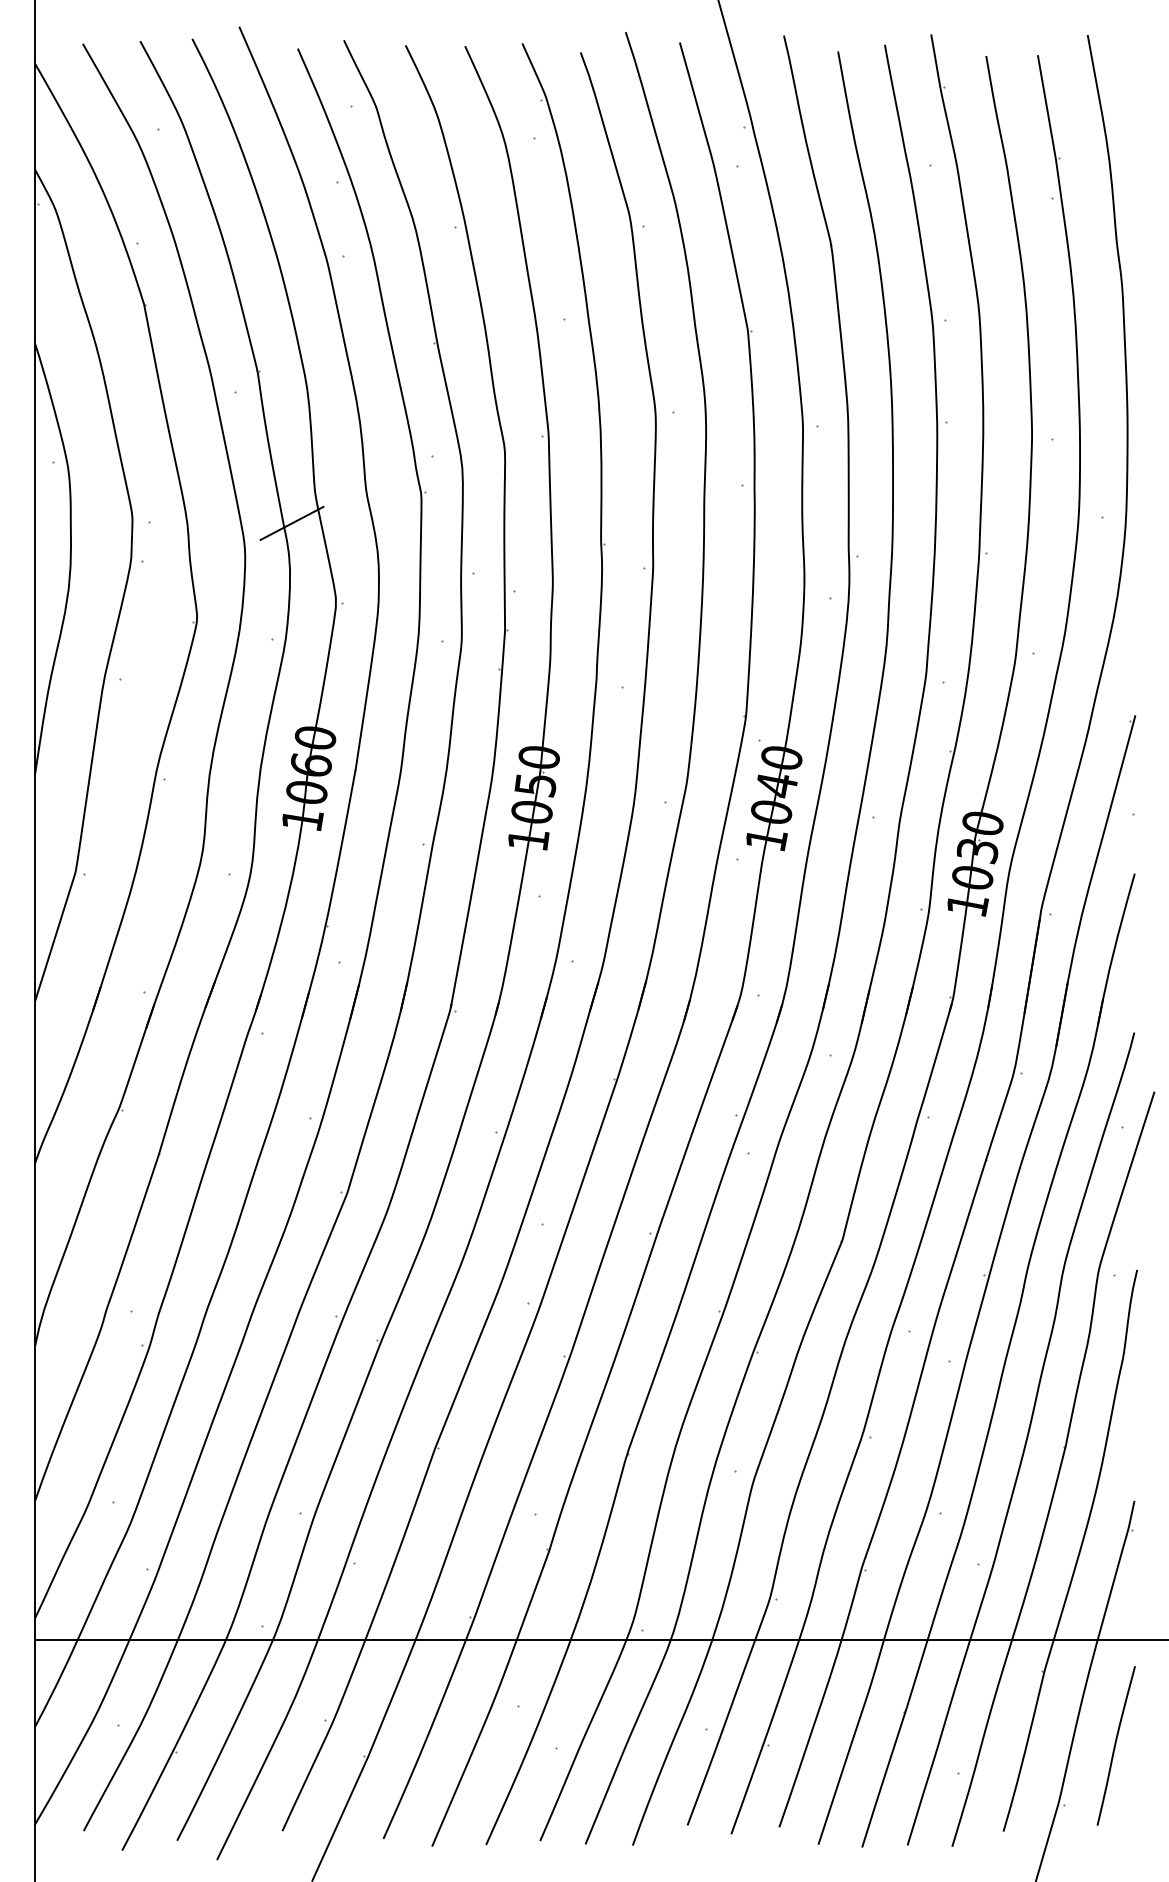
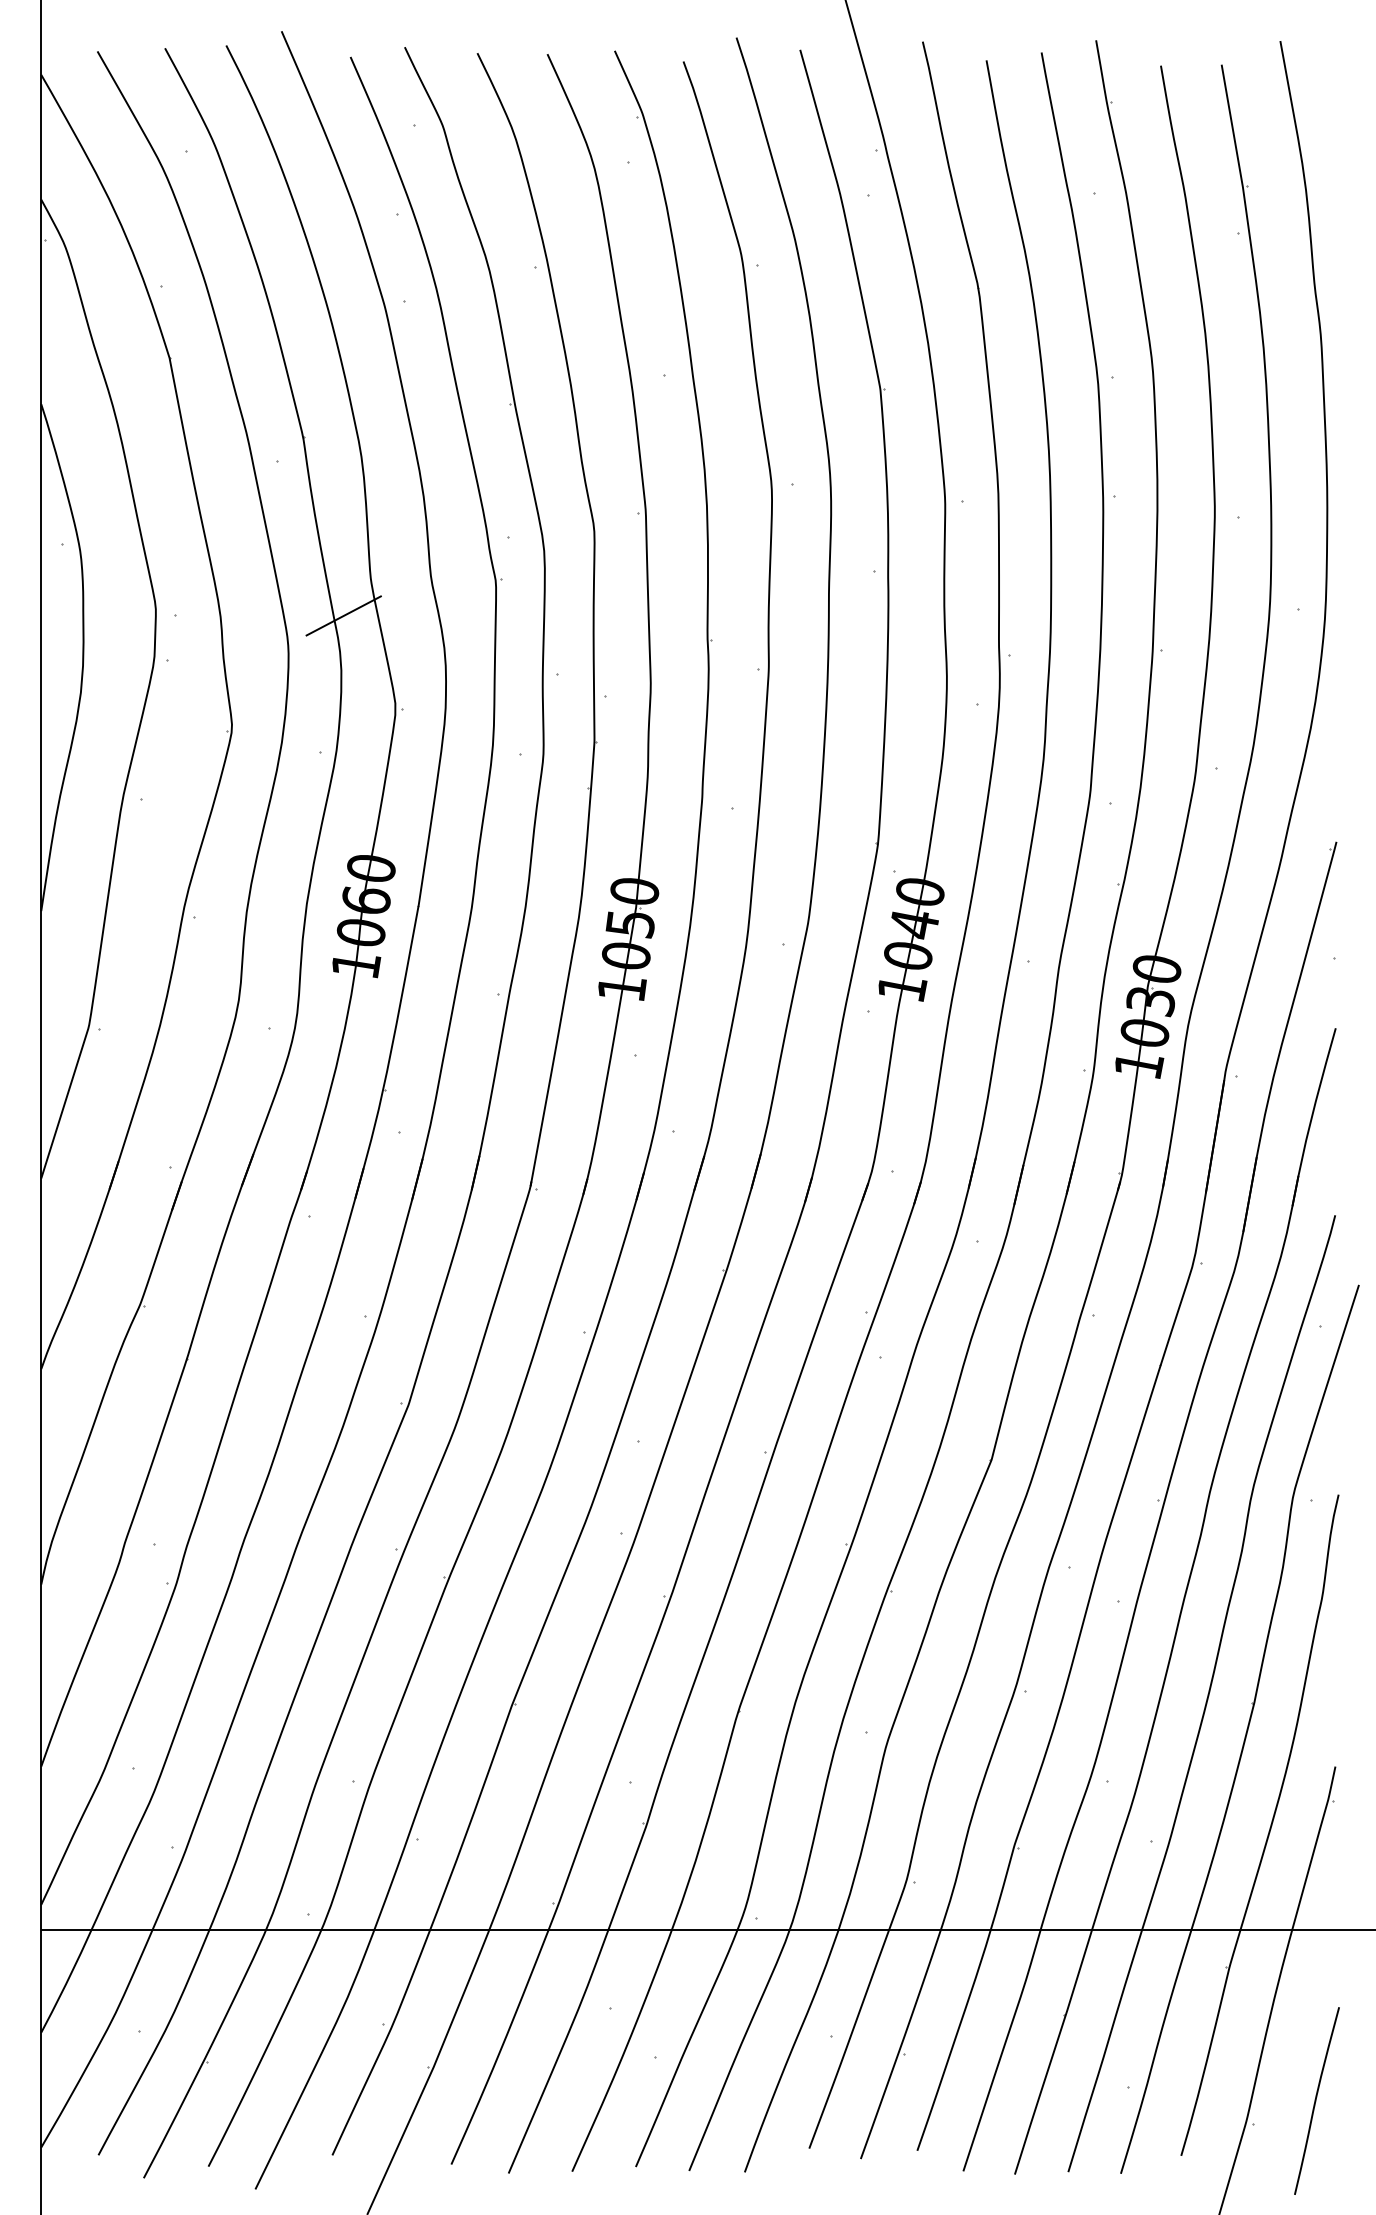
curve: (1115, 1745) -> (1316, 2100), moved

